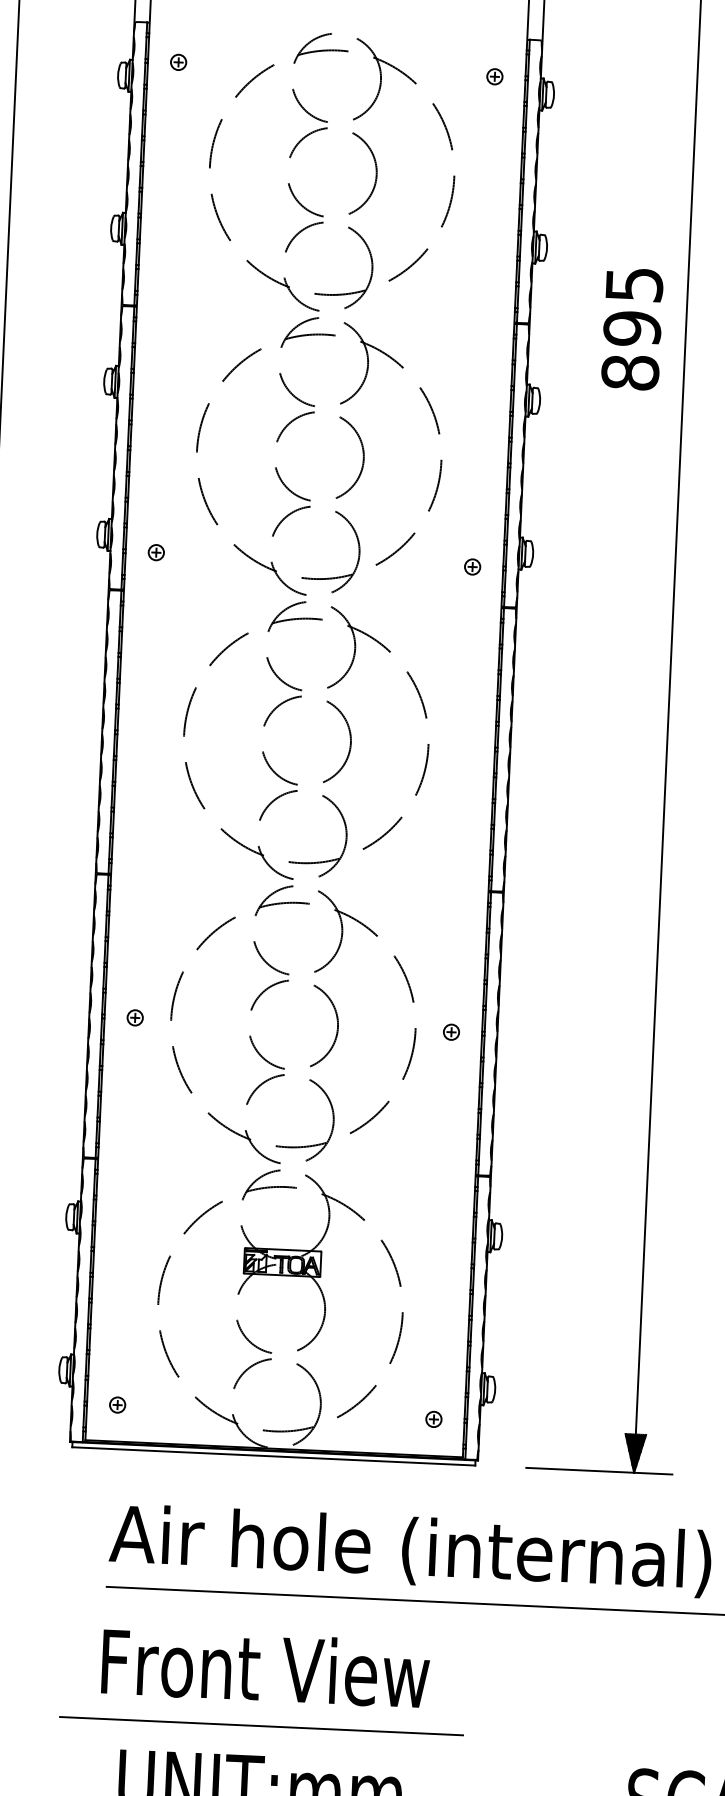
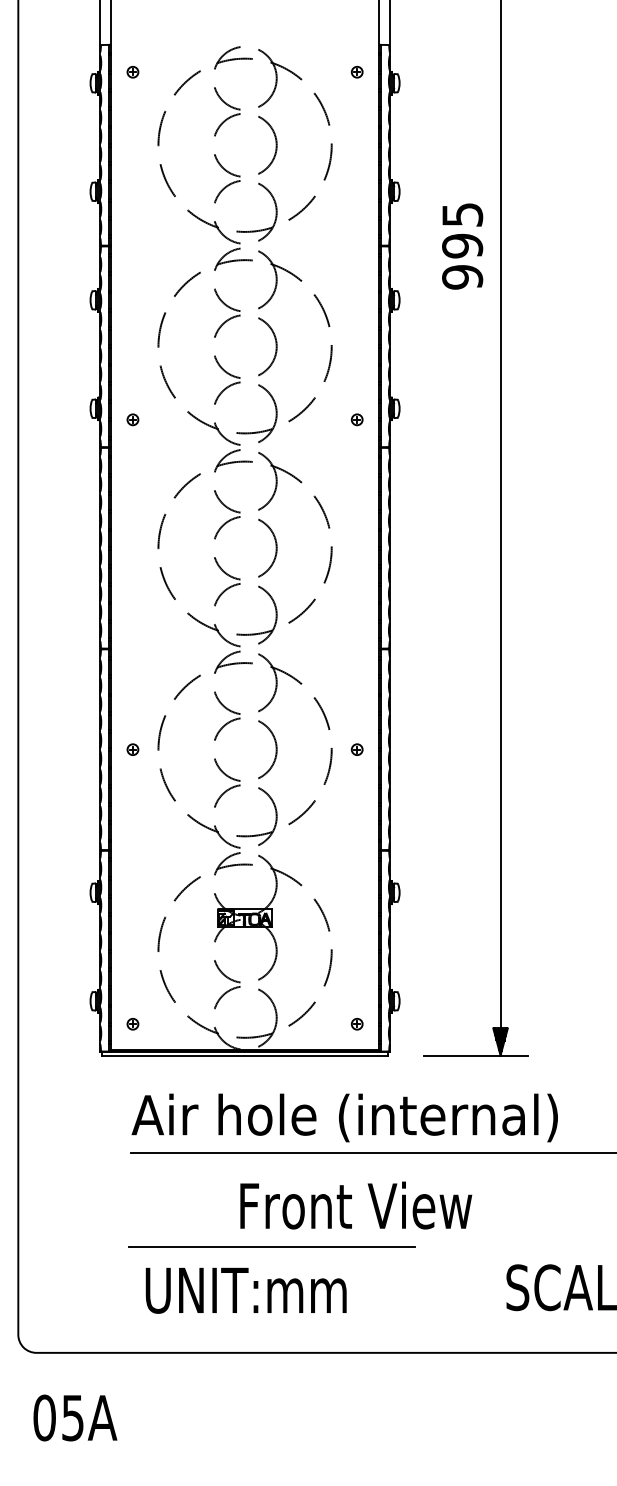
text: (630, 373) -> (462, 277), 895 -> 995
text: (266, 1667) -> (356, 1205), moved
line: (260, 1725) -> (271, 1246), moved

